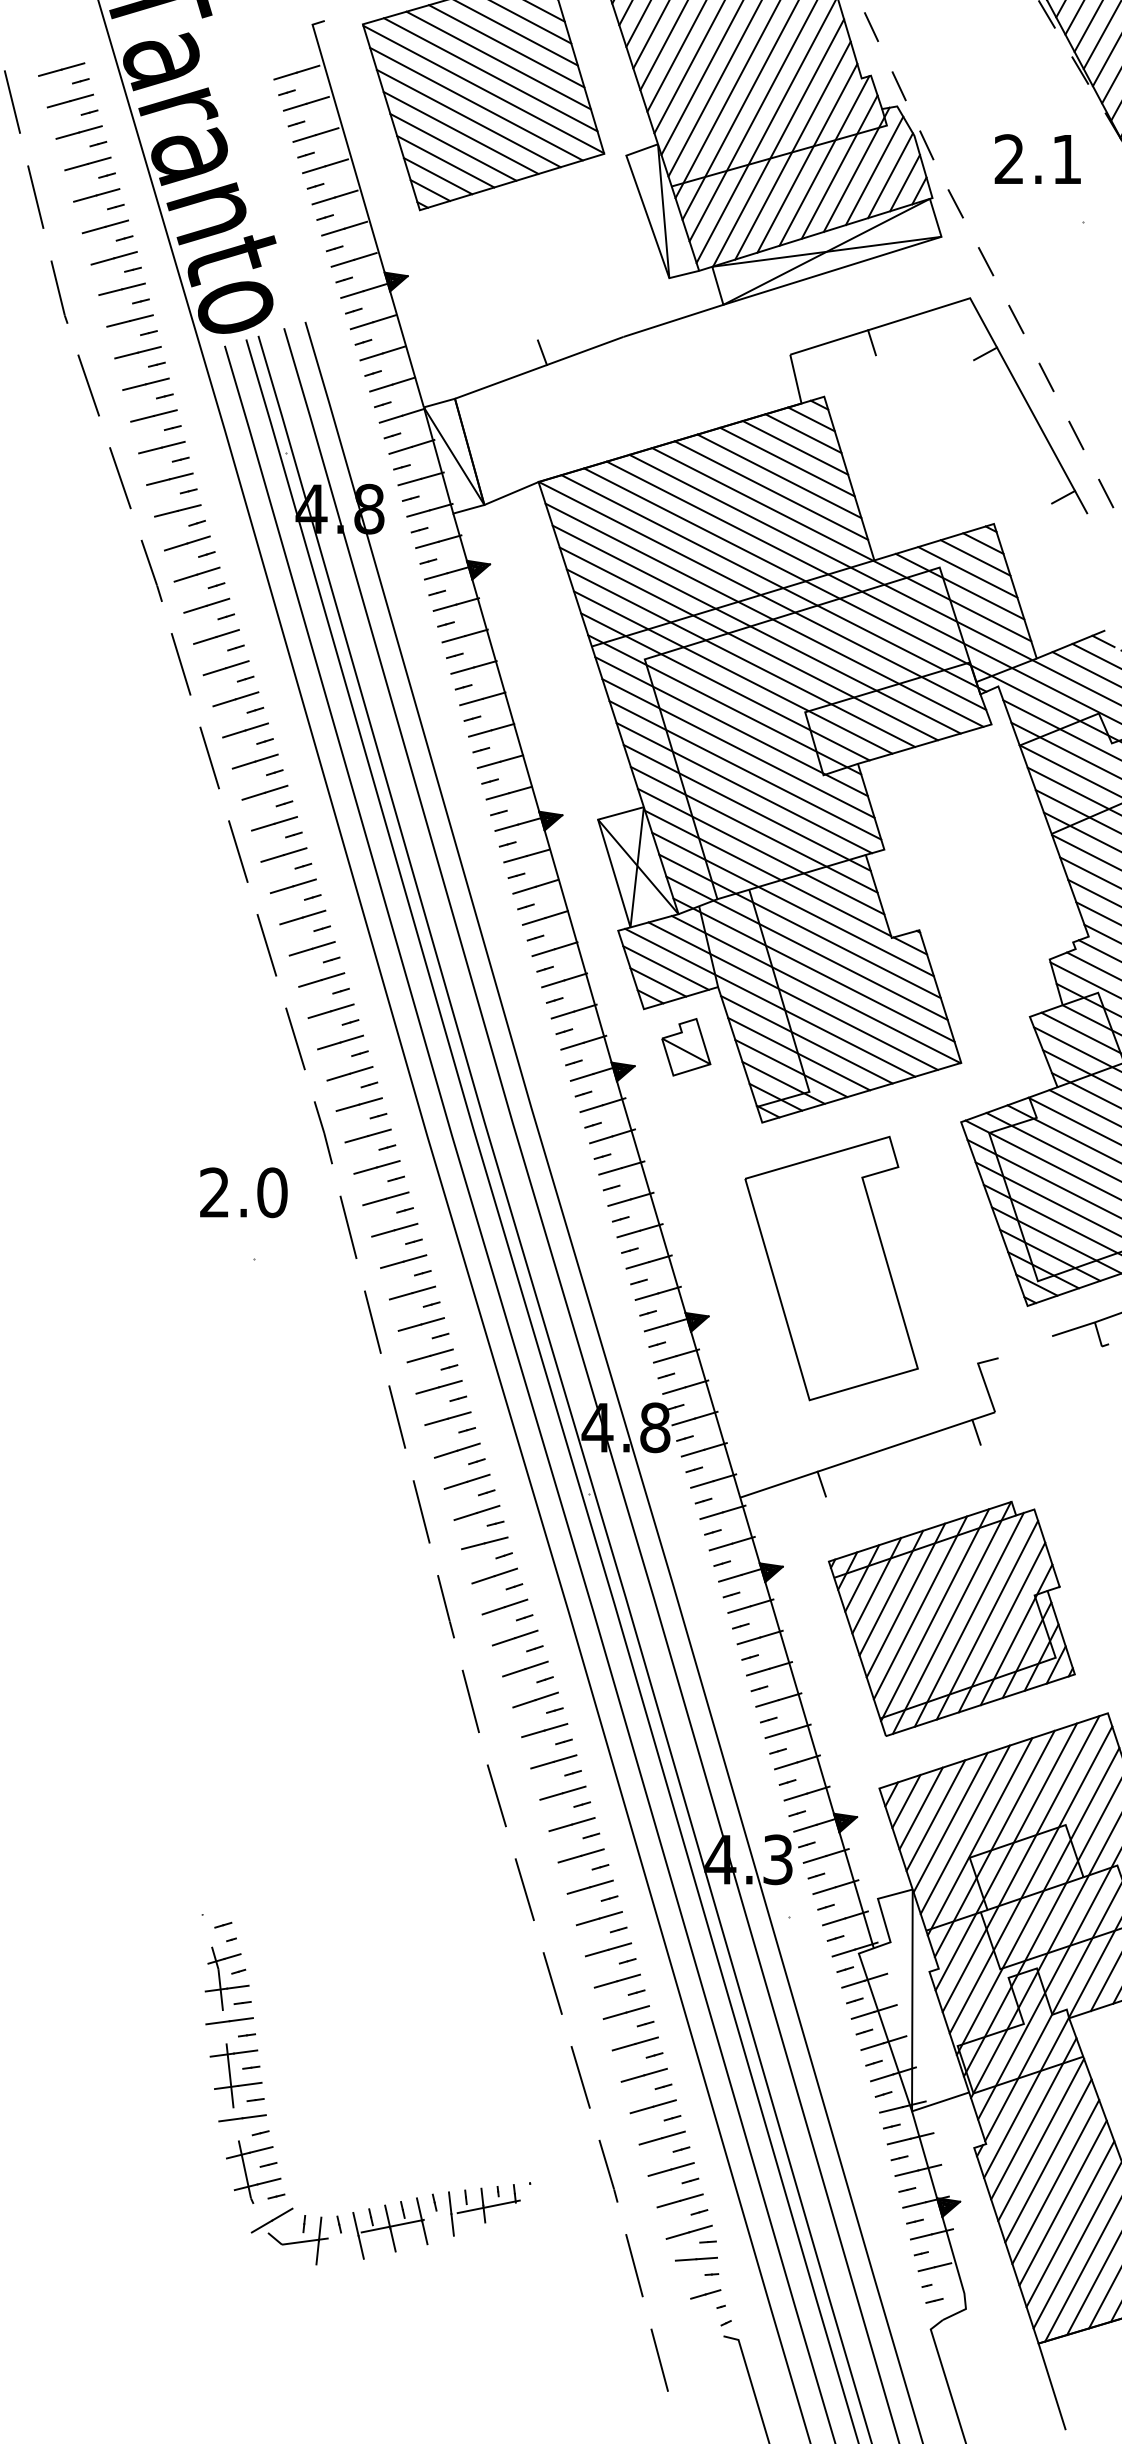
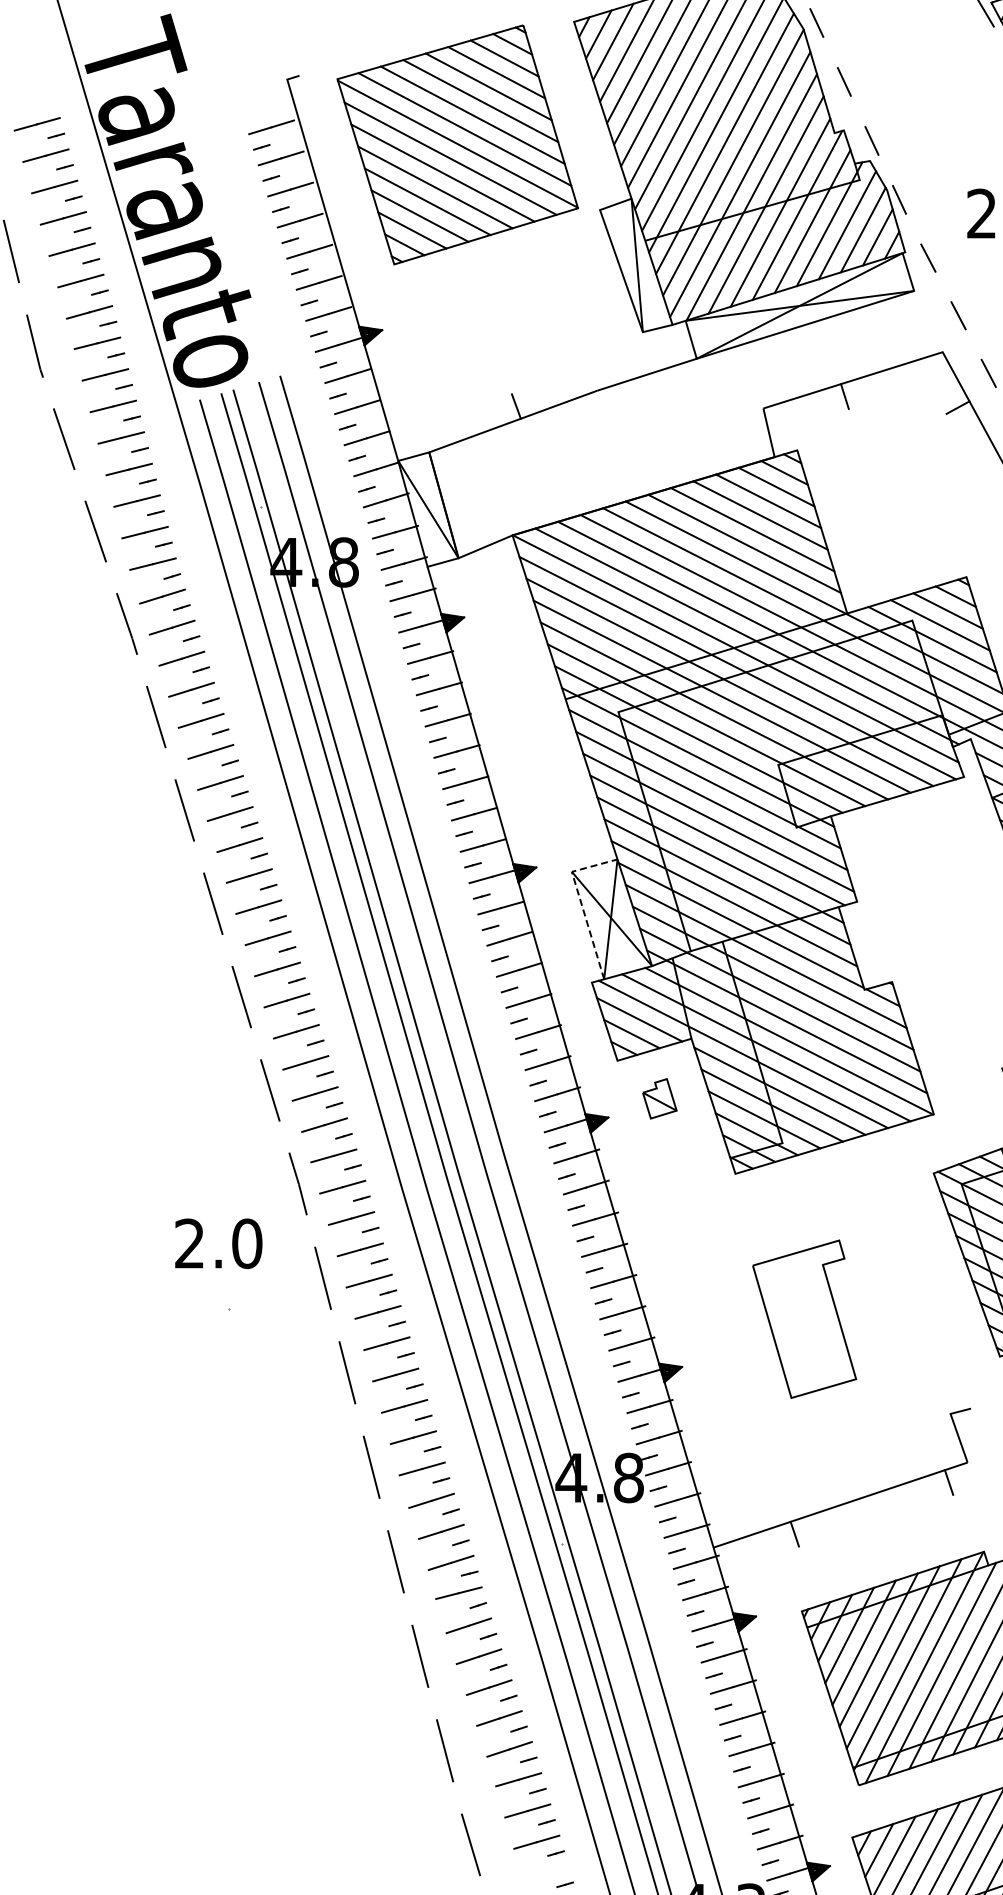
line: (607, 850) -> (581, 902), solid -> dashed
part: (686, 1047) -> (659, 1098), size x0.7
part: (831, 1268) -> (804, 1319), size x0.6
line: (571, 1824) -> (545, 1873), removed

